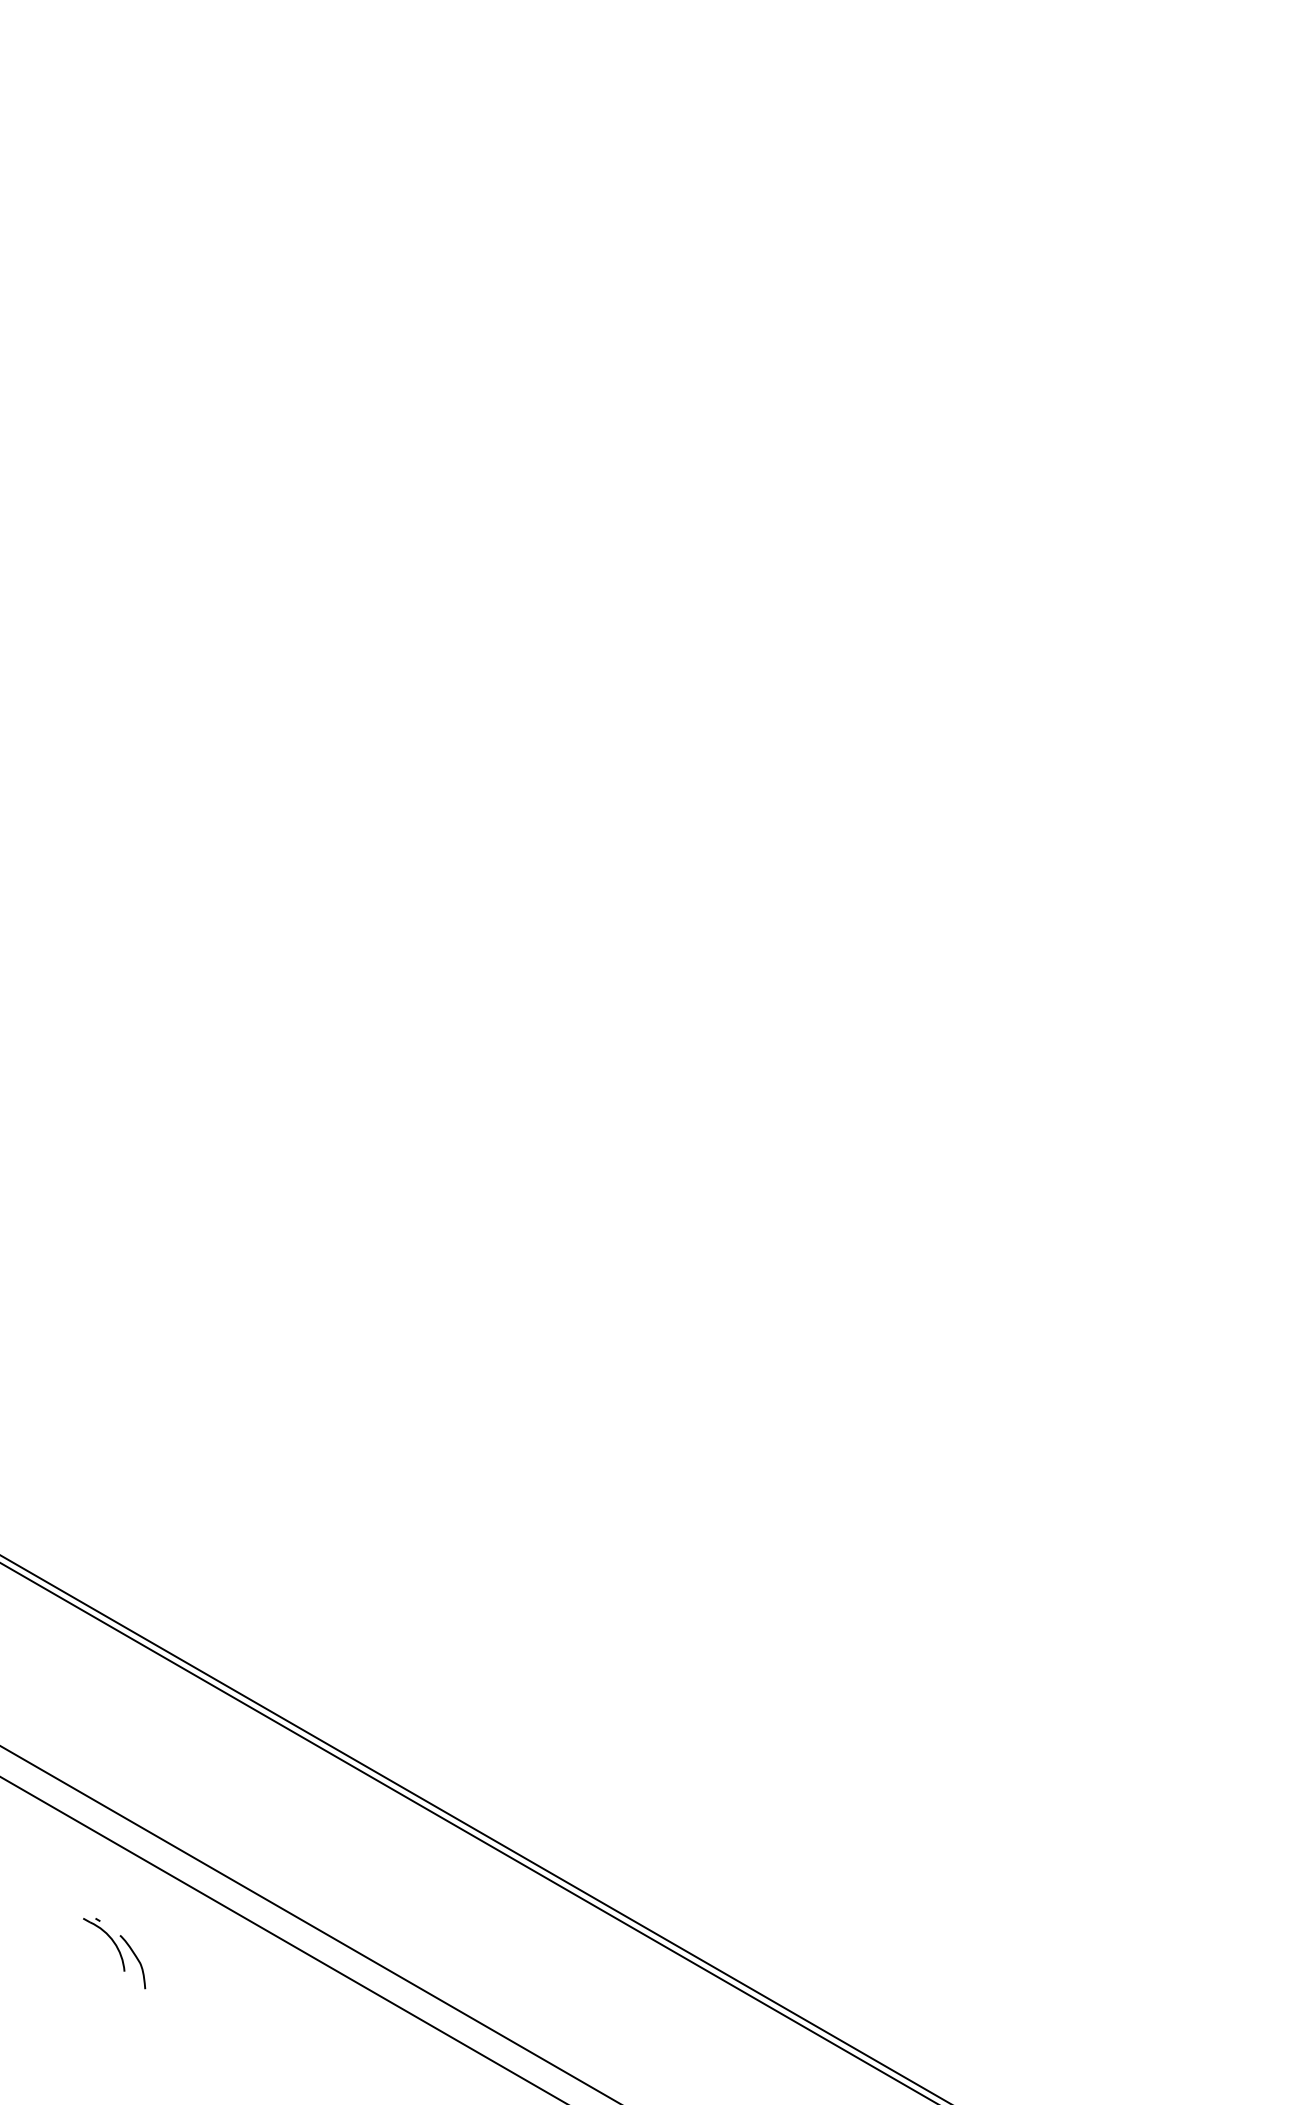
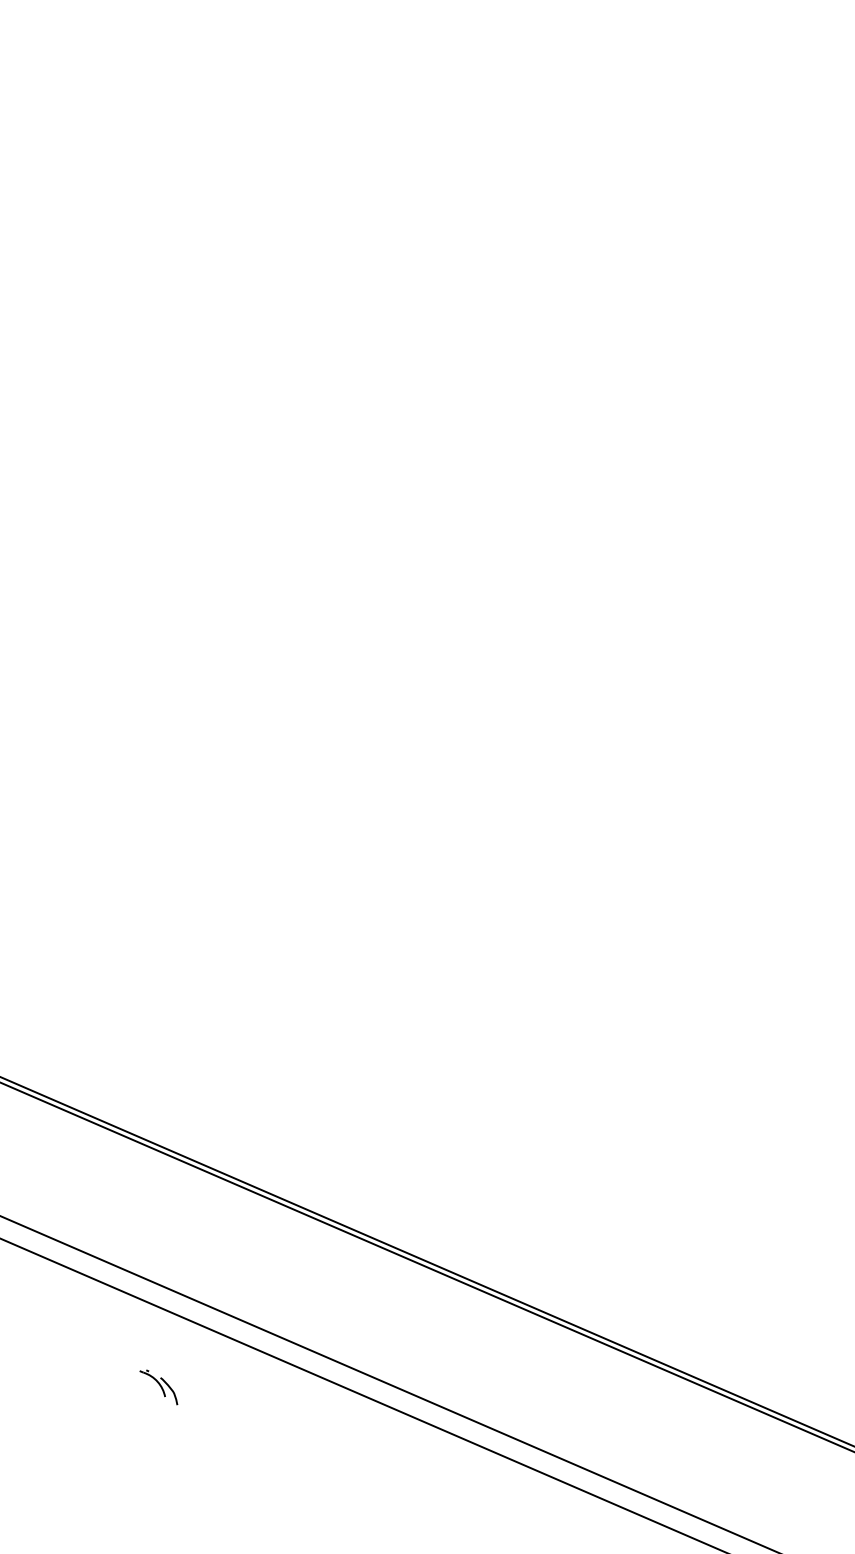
part: (114, 1953) -> (158, 1387), size x0.7

